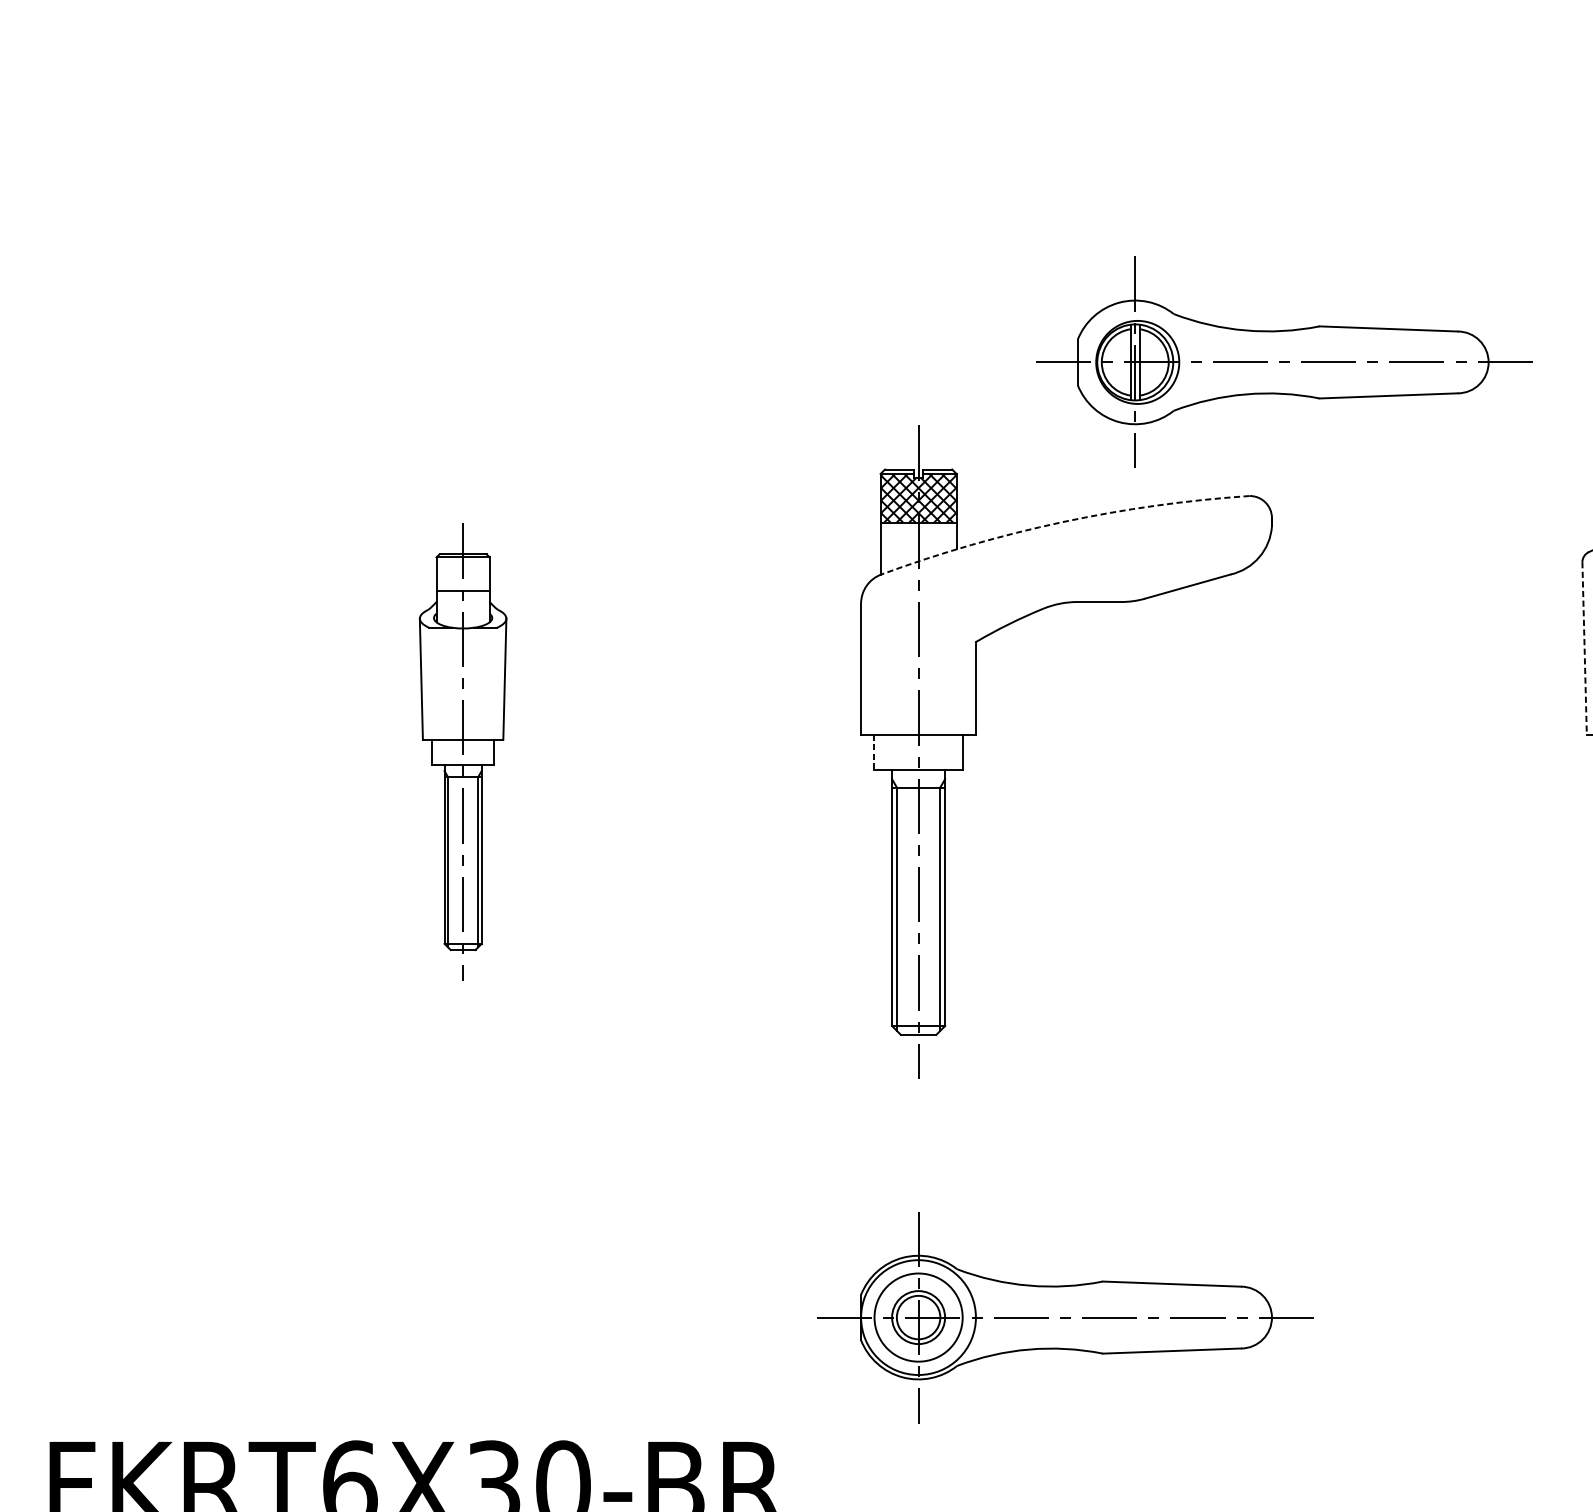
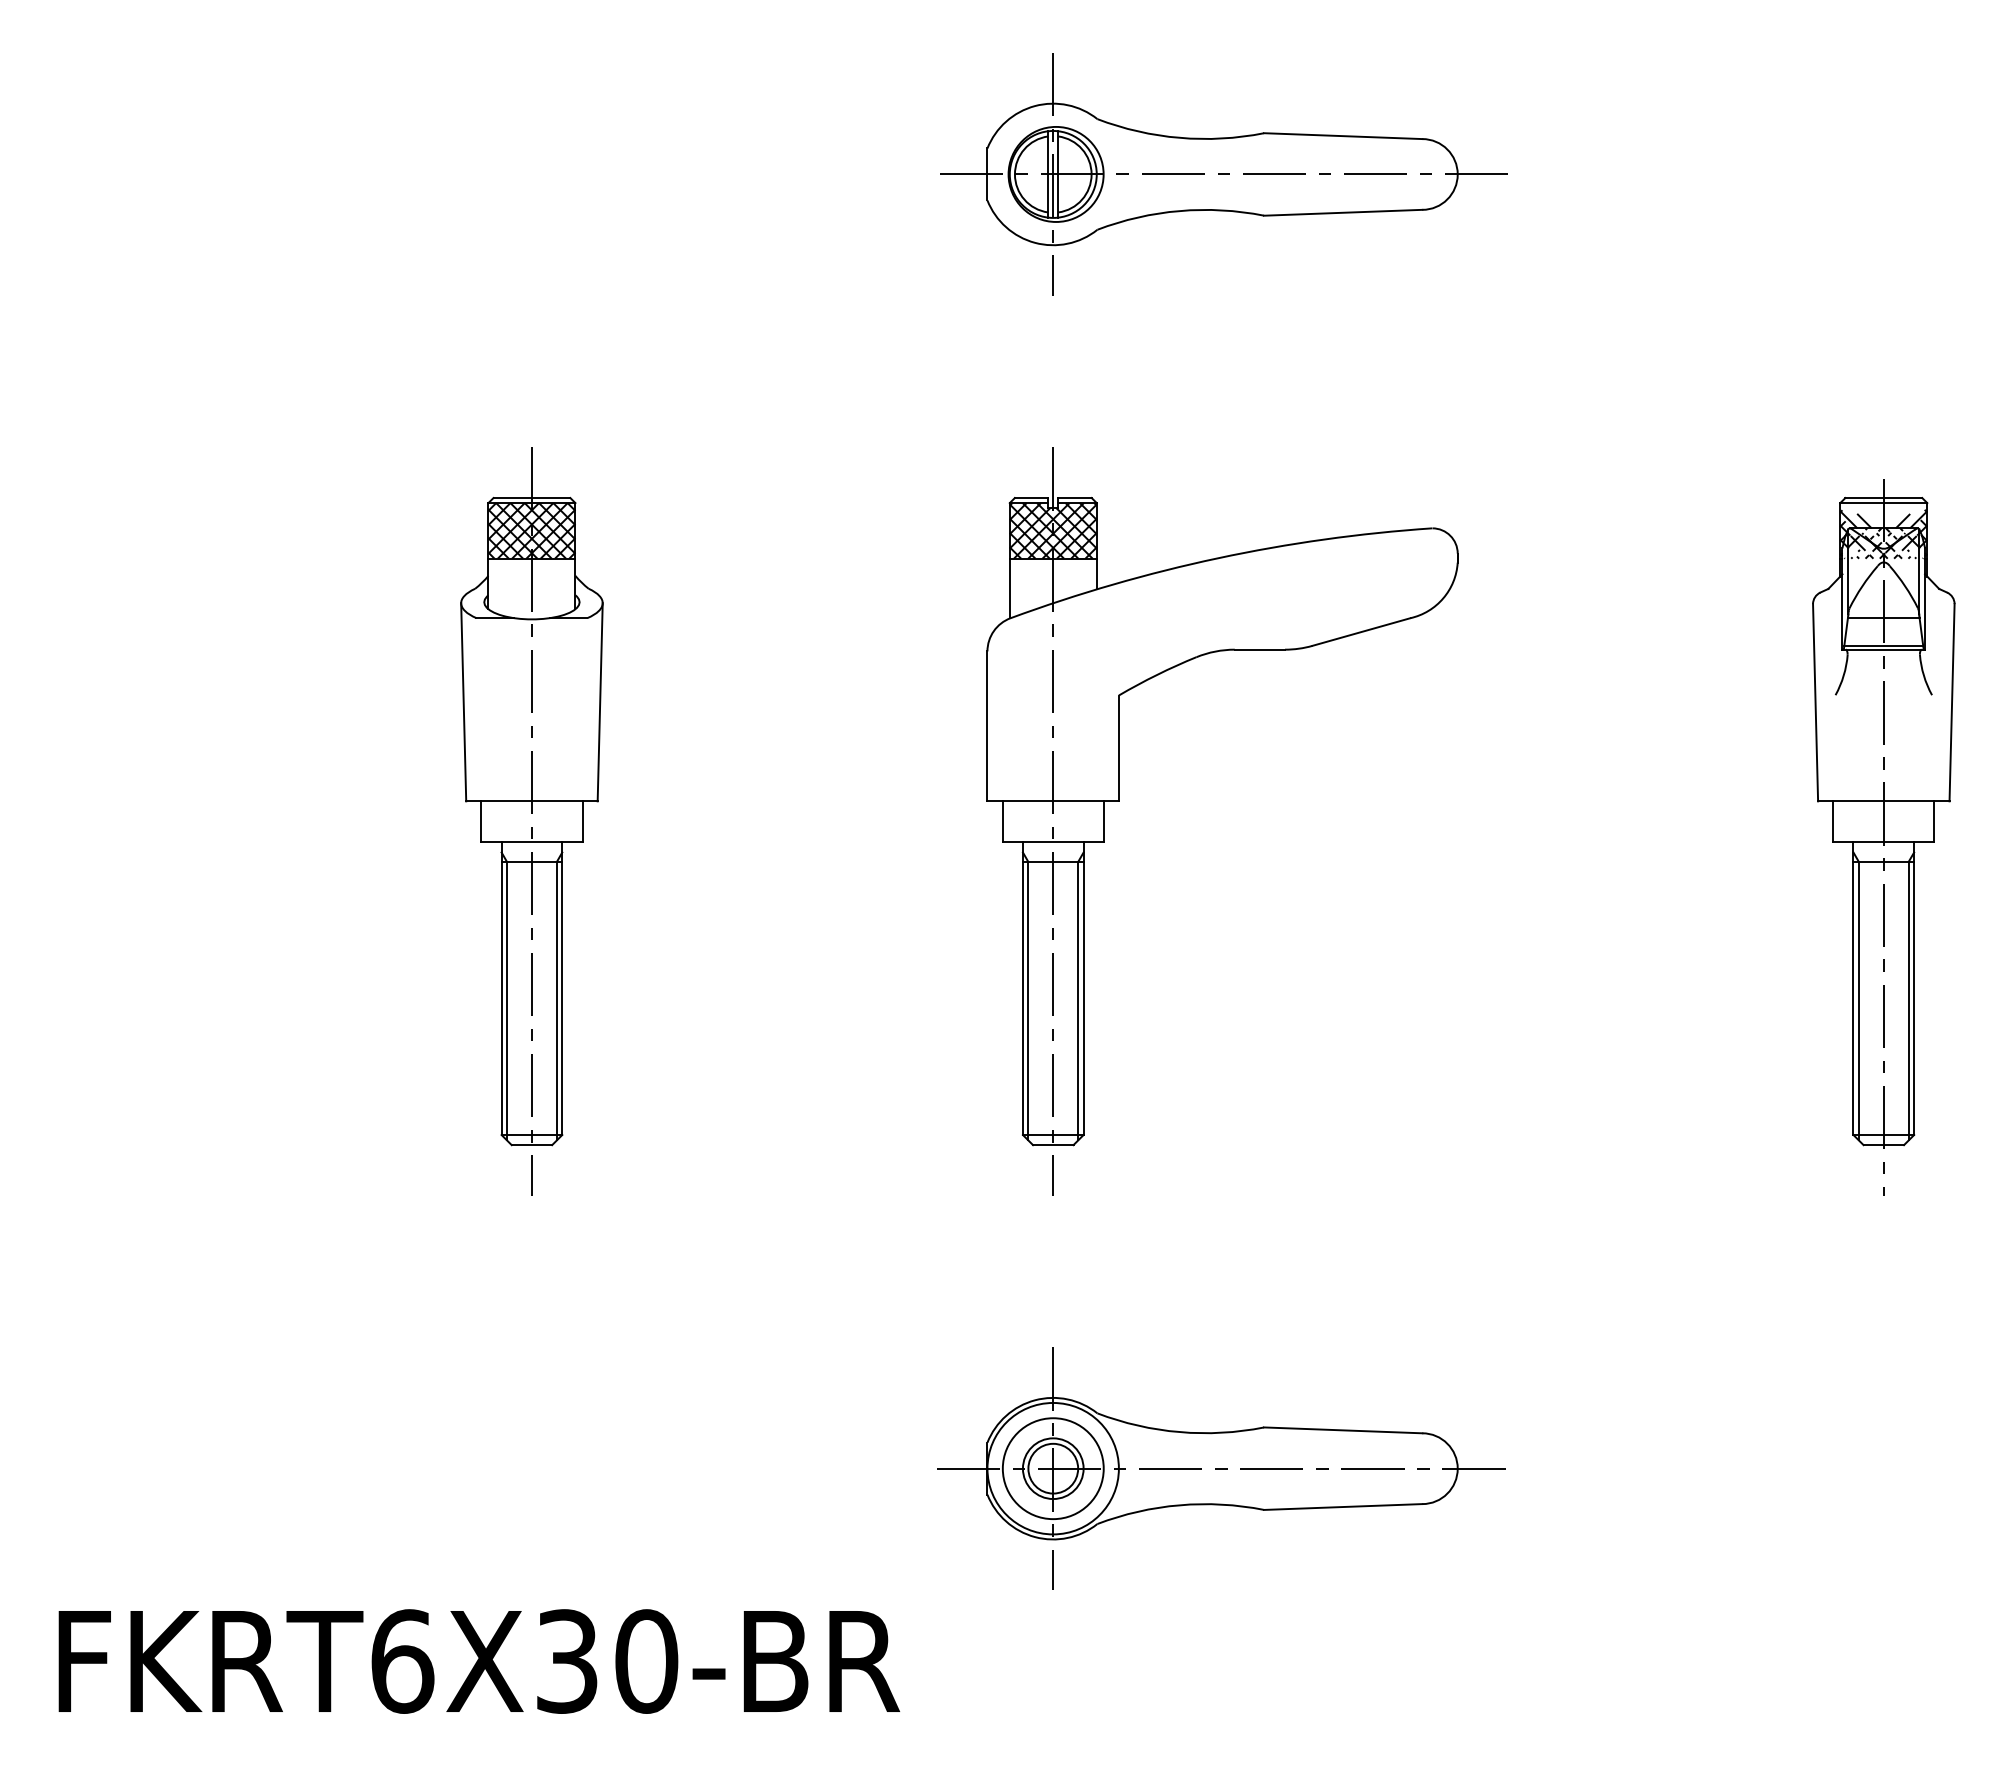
part: (1283, 362) -> (1223, 174), moved
arc: (1062, 522) -> (1218, 558), dashed -> solid
line: (1584, 648) -> (1815, 702), dashed -> solid
part: (462, 752) -> (531, 821), size x1.43
line: (874, 753) -> (1002, 822), dashed -> solid

